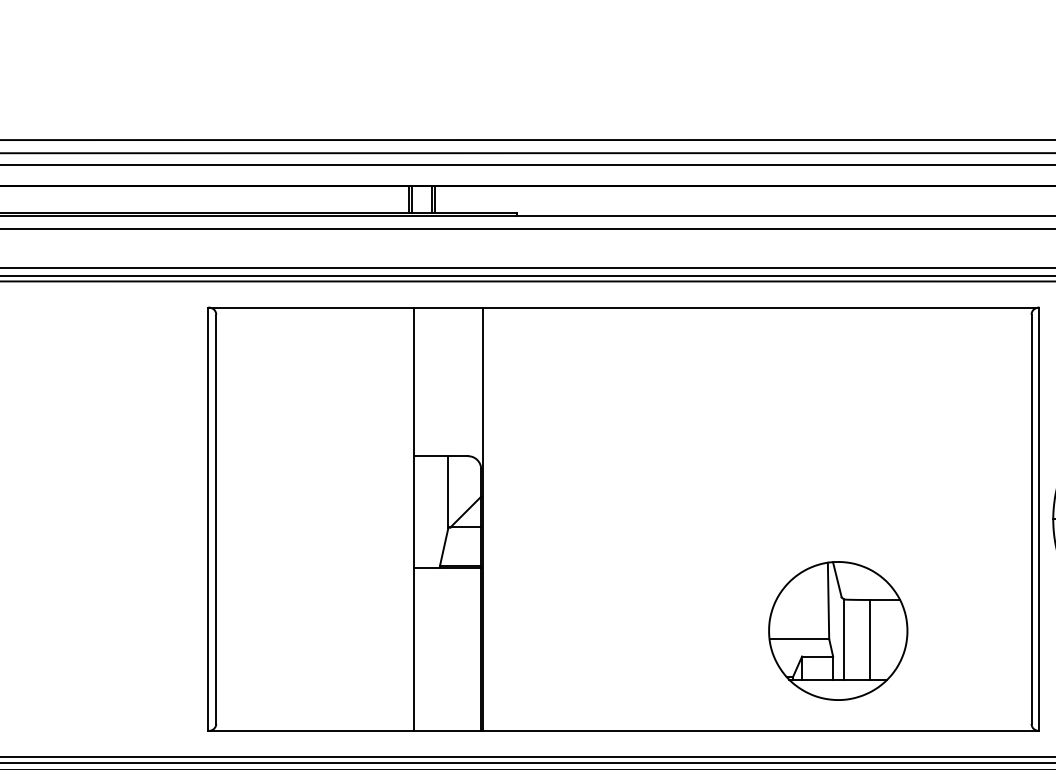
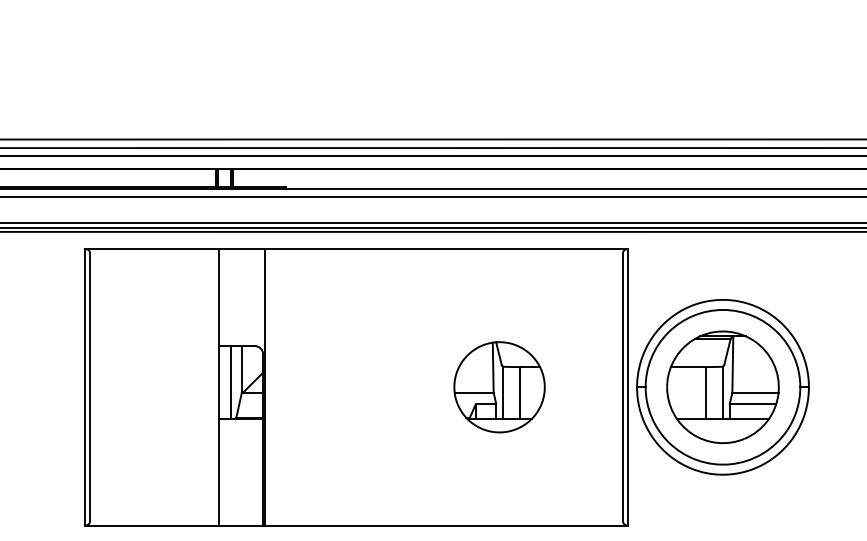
line: (432, 511) -> (231, 382), added
part: (838, 631) -> (499, 387), moved

